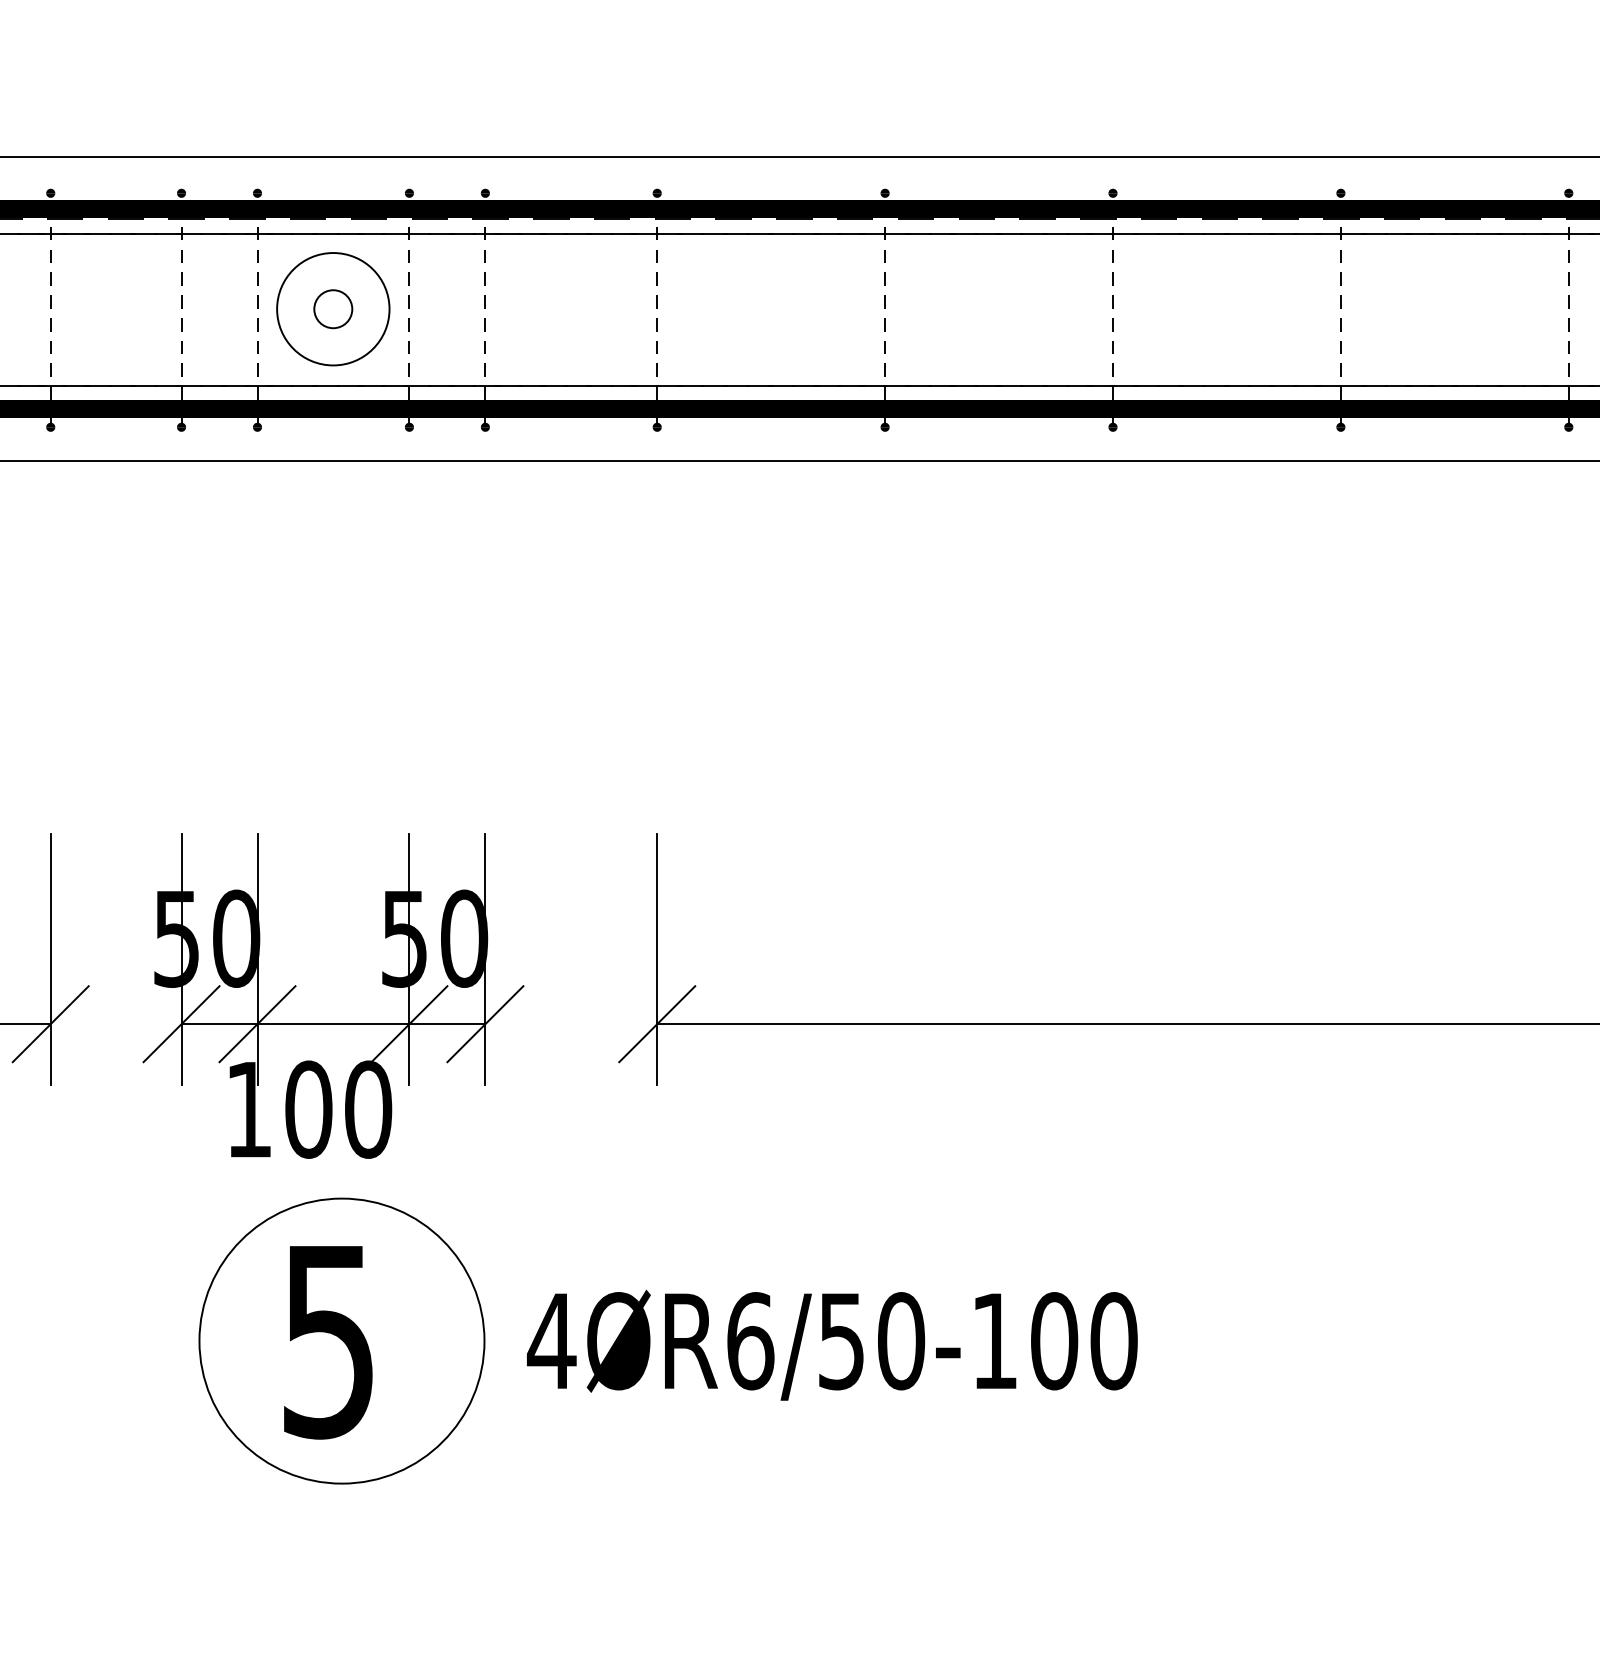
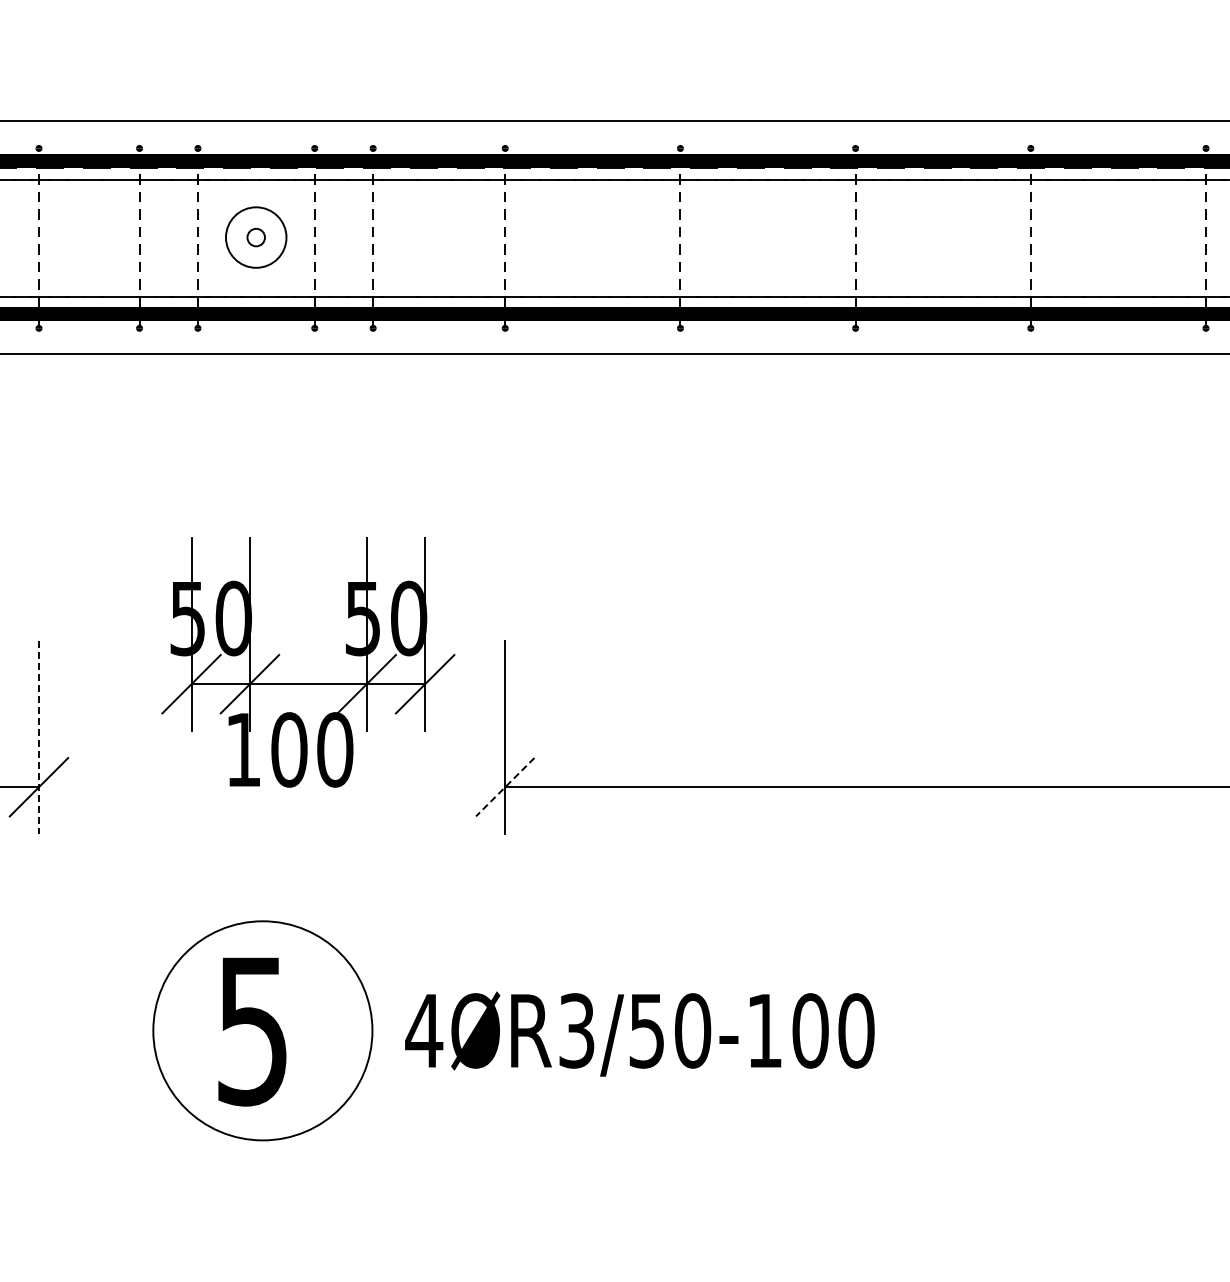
circle: (332, 309) -> (255, 237), size x0.6
circle: (333, 309) -> (256, 237), size x0.7
line: (51, 960) -> (39, 738), solid -> dashed
part: (333, 1023) -> (308, 683), moved
line: (656, 1024) -> (504, 787), solid -> dashed
text: (751, 1340) -> (577, 1030), 4ØR6/50-100 -> 4ØR3/50-100

